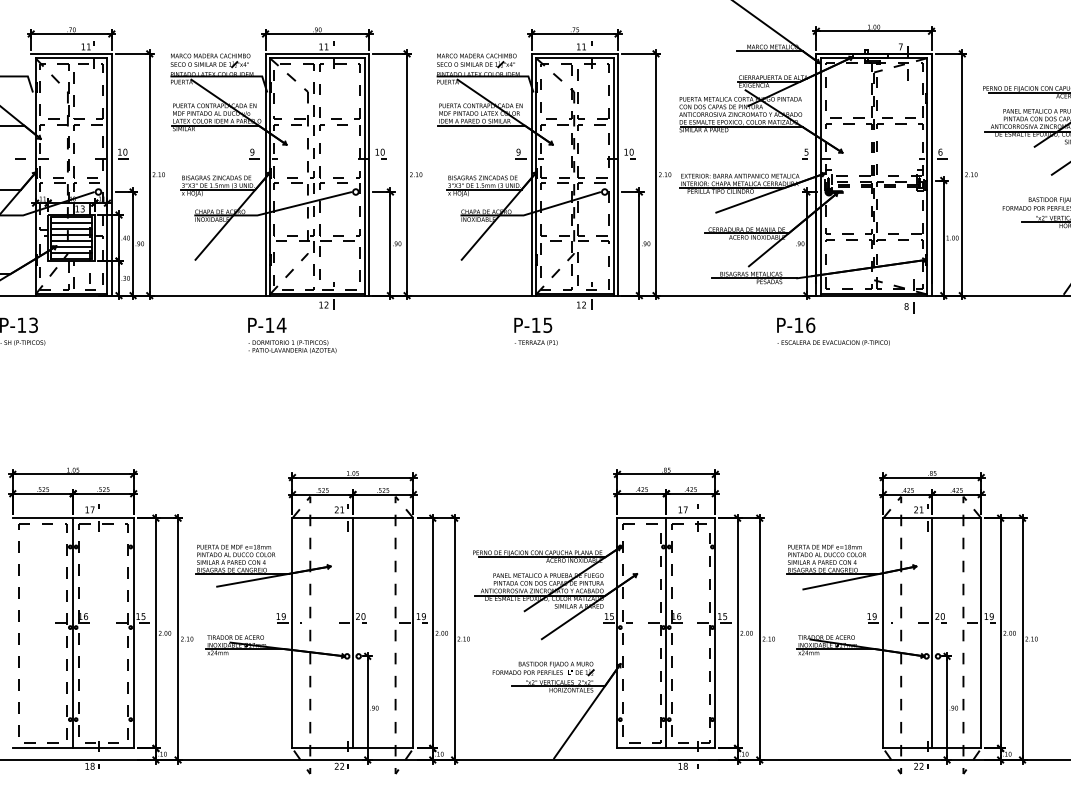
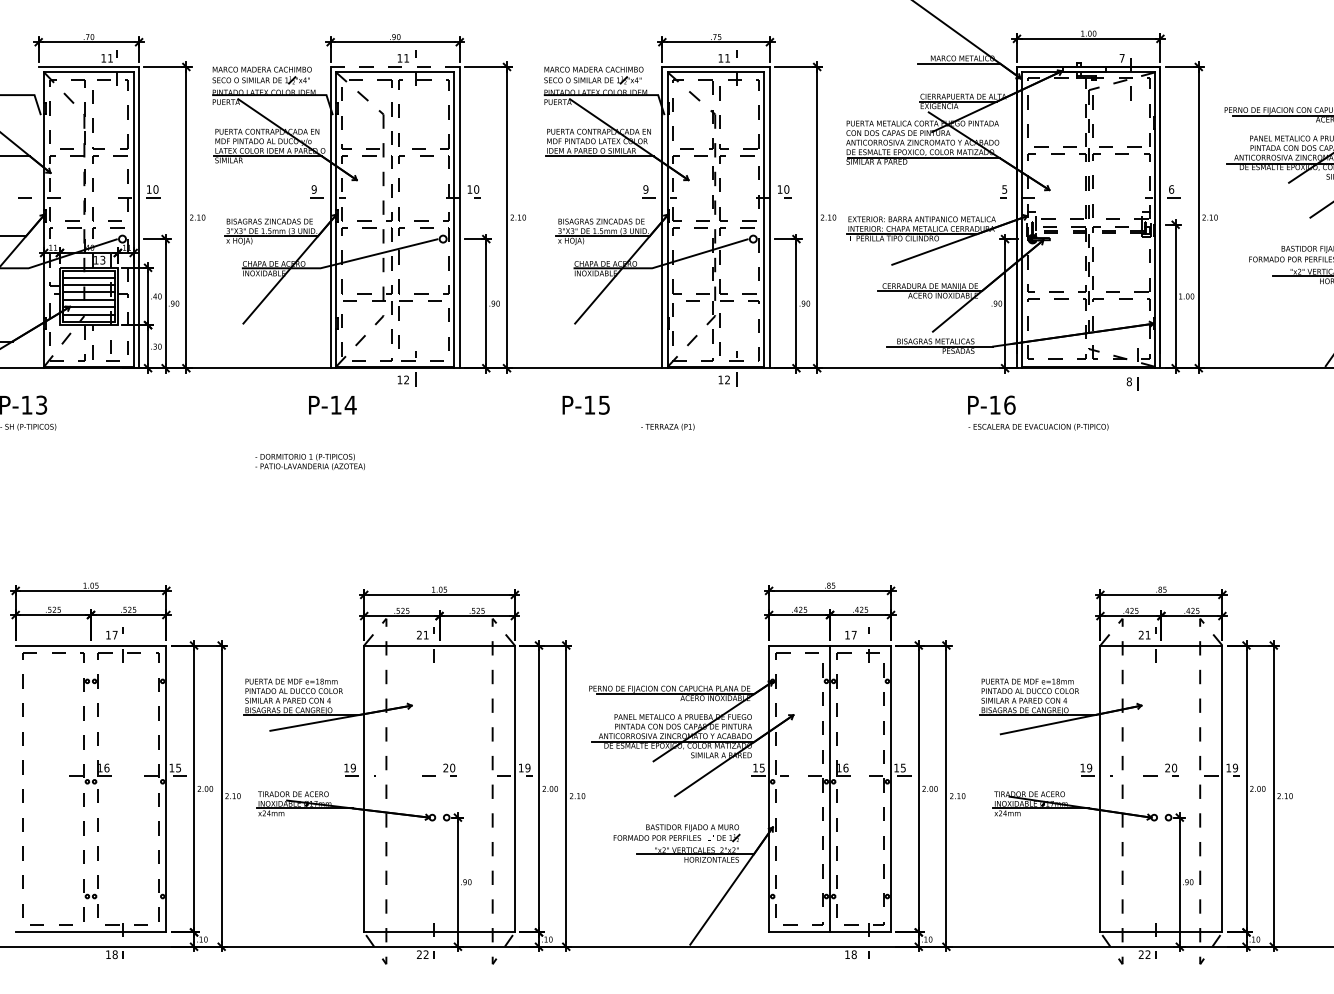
line: (317, 54) -> (395, 67), solid -> dashed
text: (532, 325) -> (585, 405), moved
text: (291, 346) -> (309, 461), moved
line: (73, 632) -> (91, 788), removed
line: (352, 632) -> (439, 788), removed
line: (932, 632) -> (1161, 788), removed

